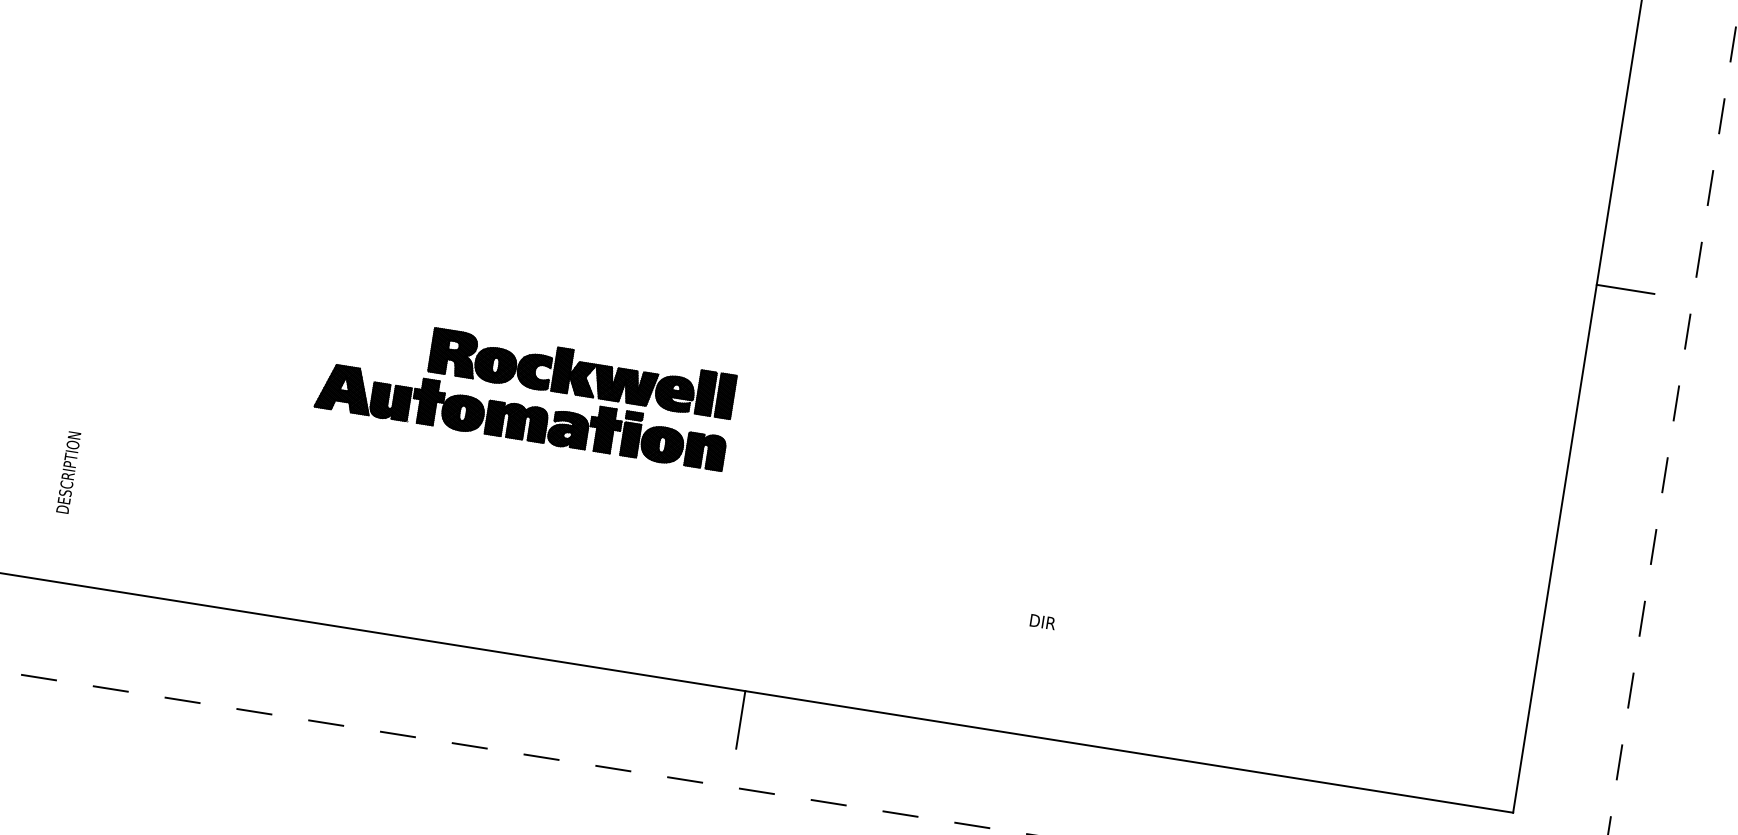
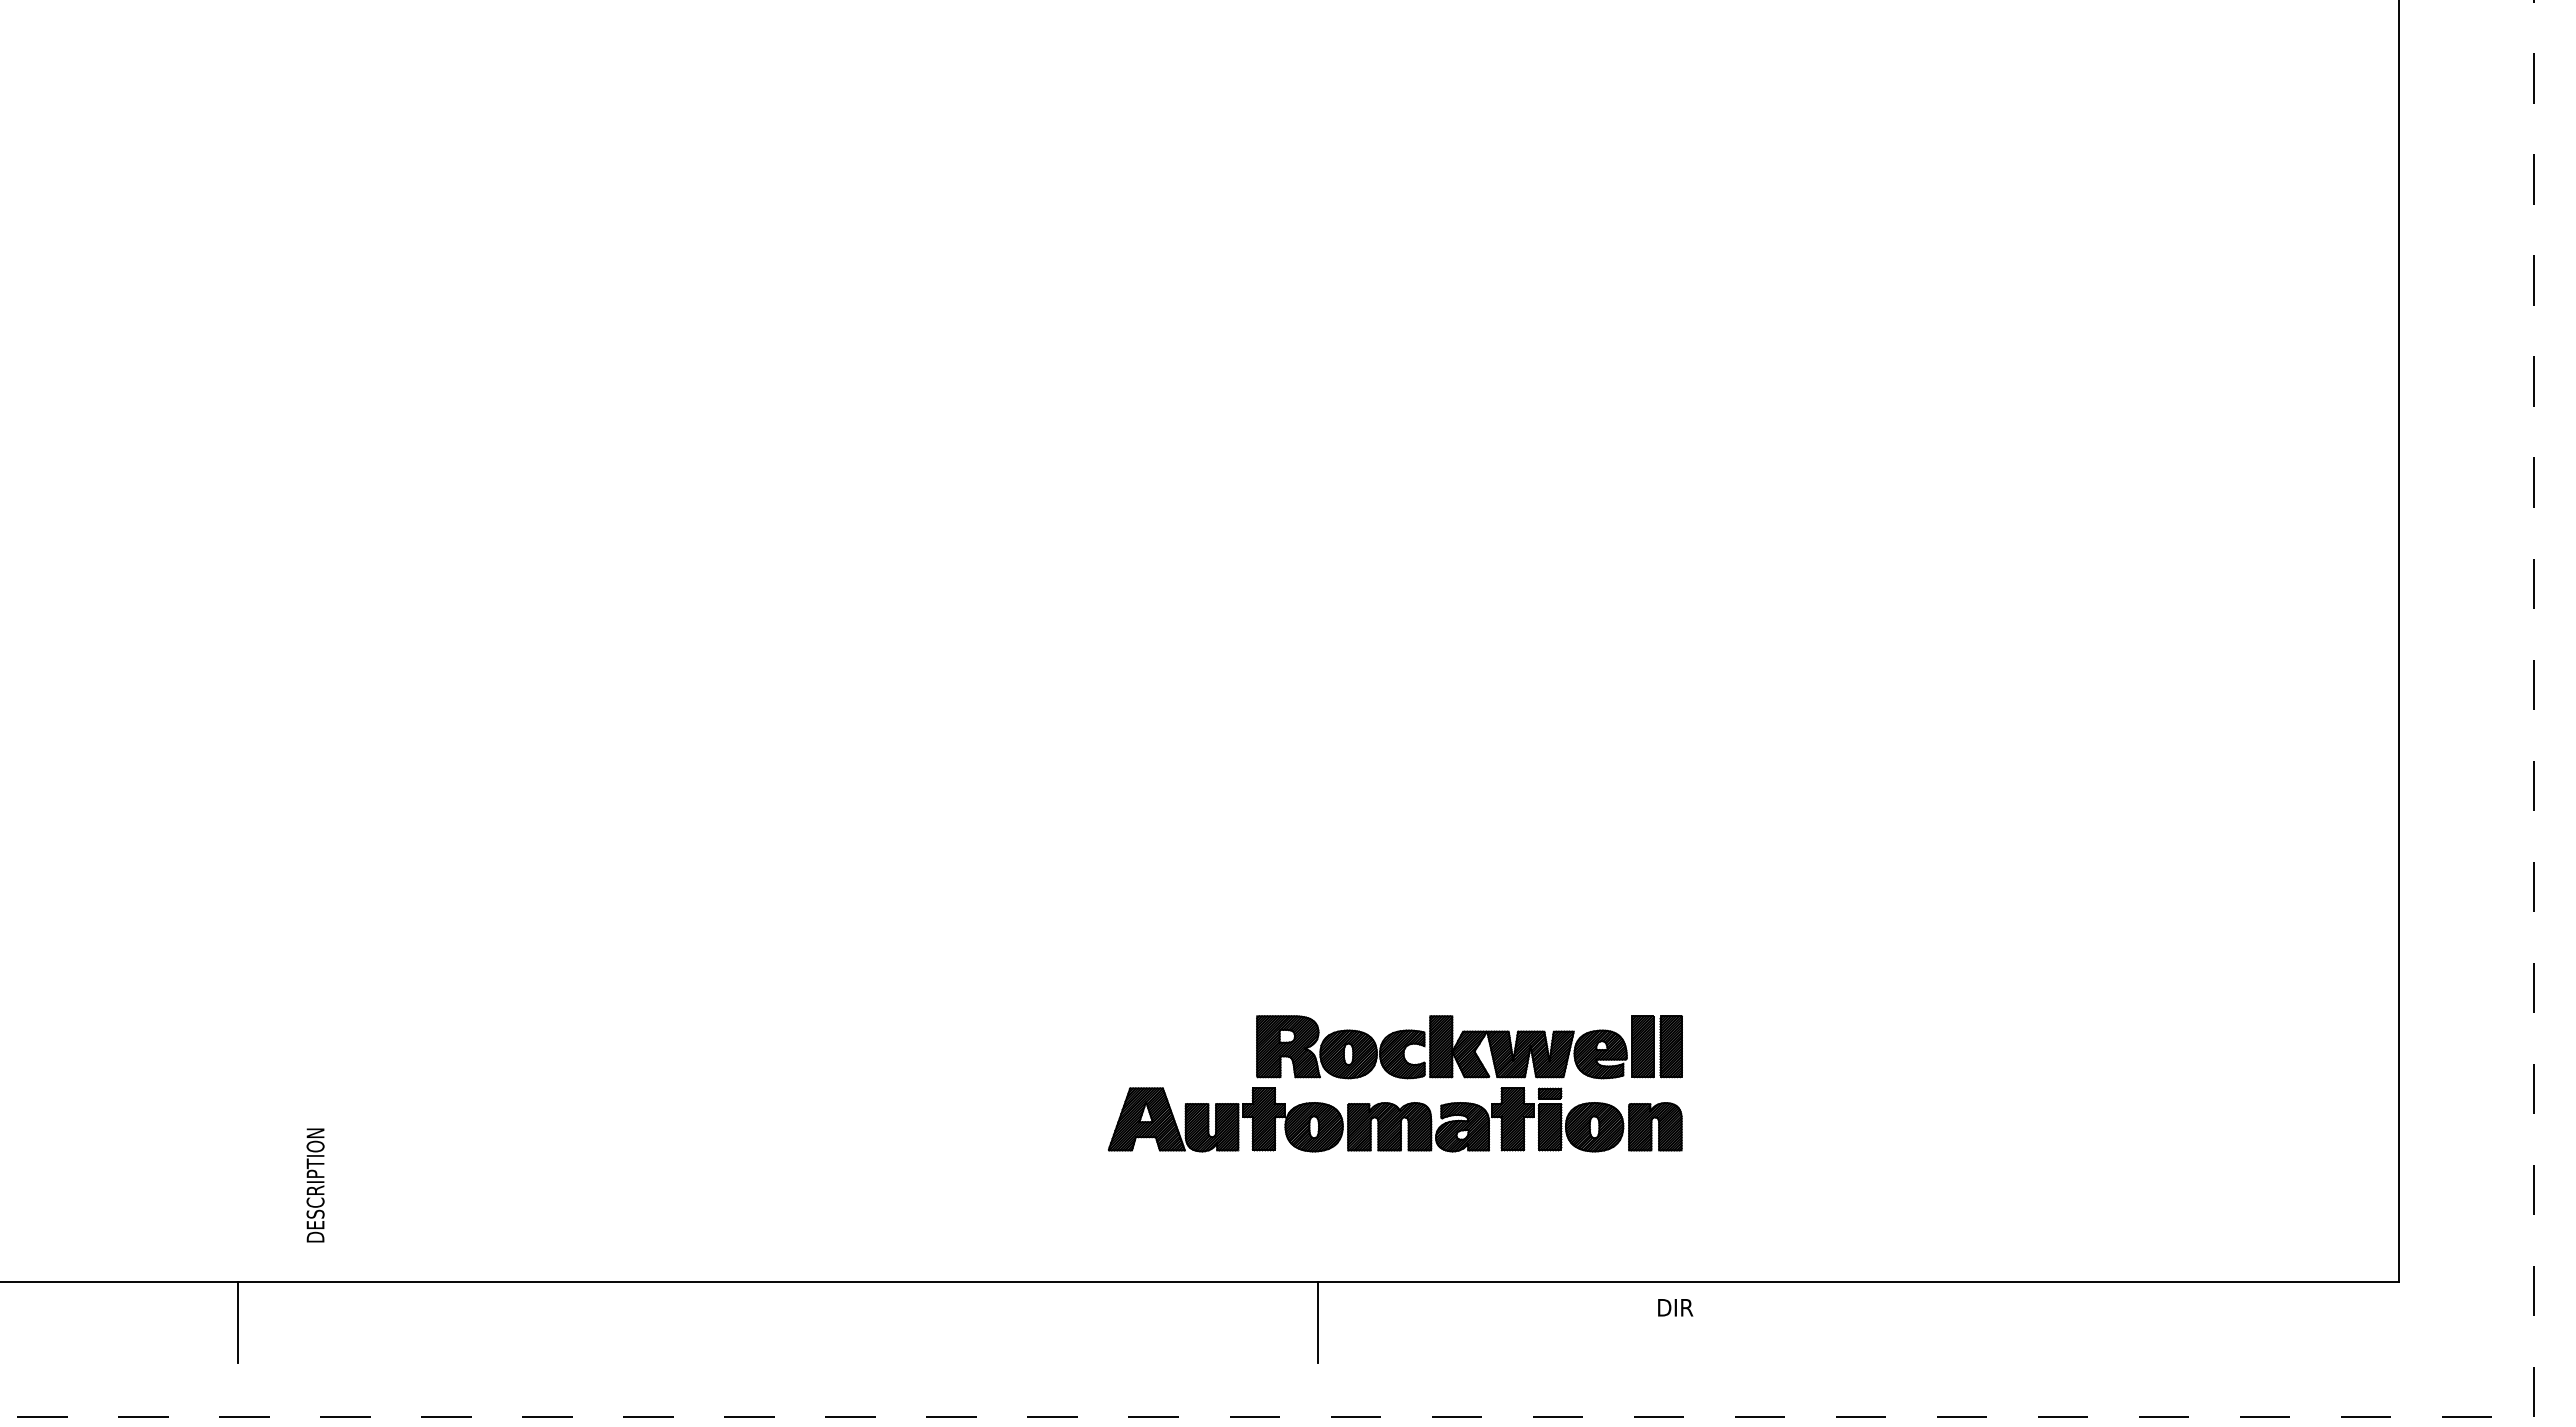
line: (1625, 289) -> (2438, 539), removed
part: (526, 387) -> (1395, 1077), moved
text: (68, 472) -> (315, 1185), moved
text: (1042, 621) -> (1675, 1307), moved

